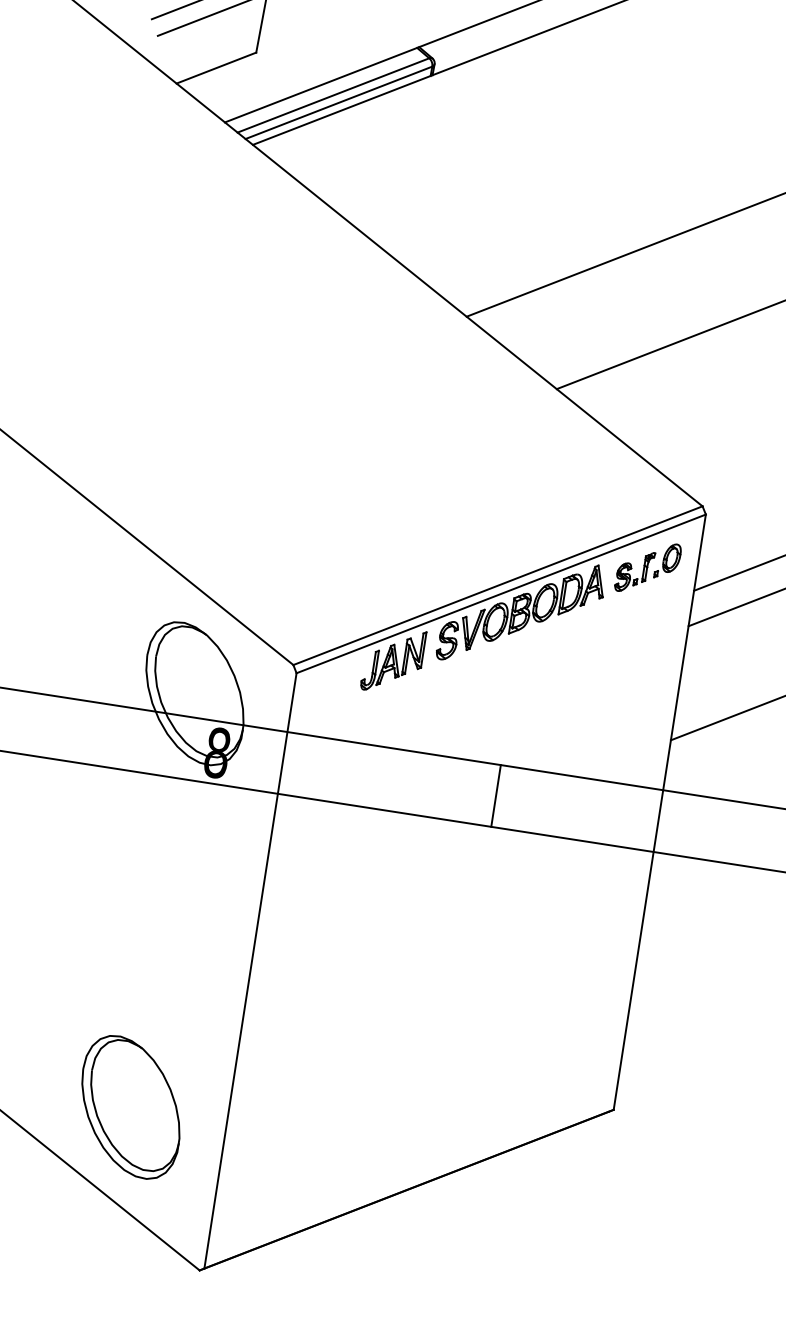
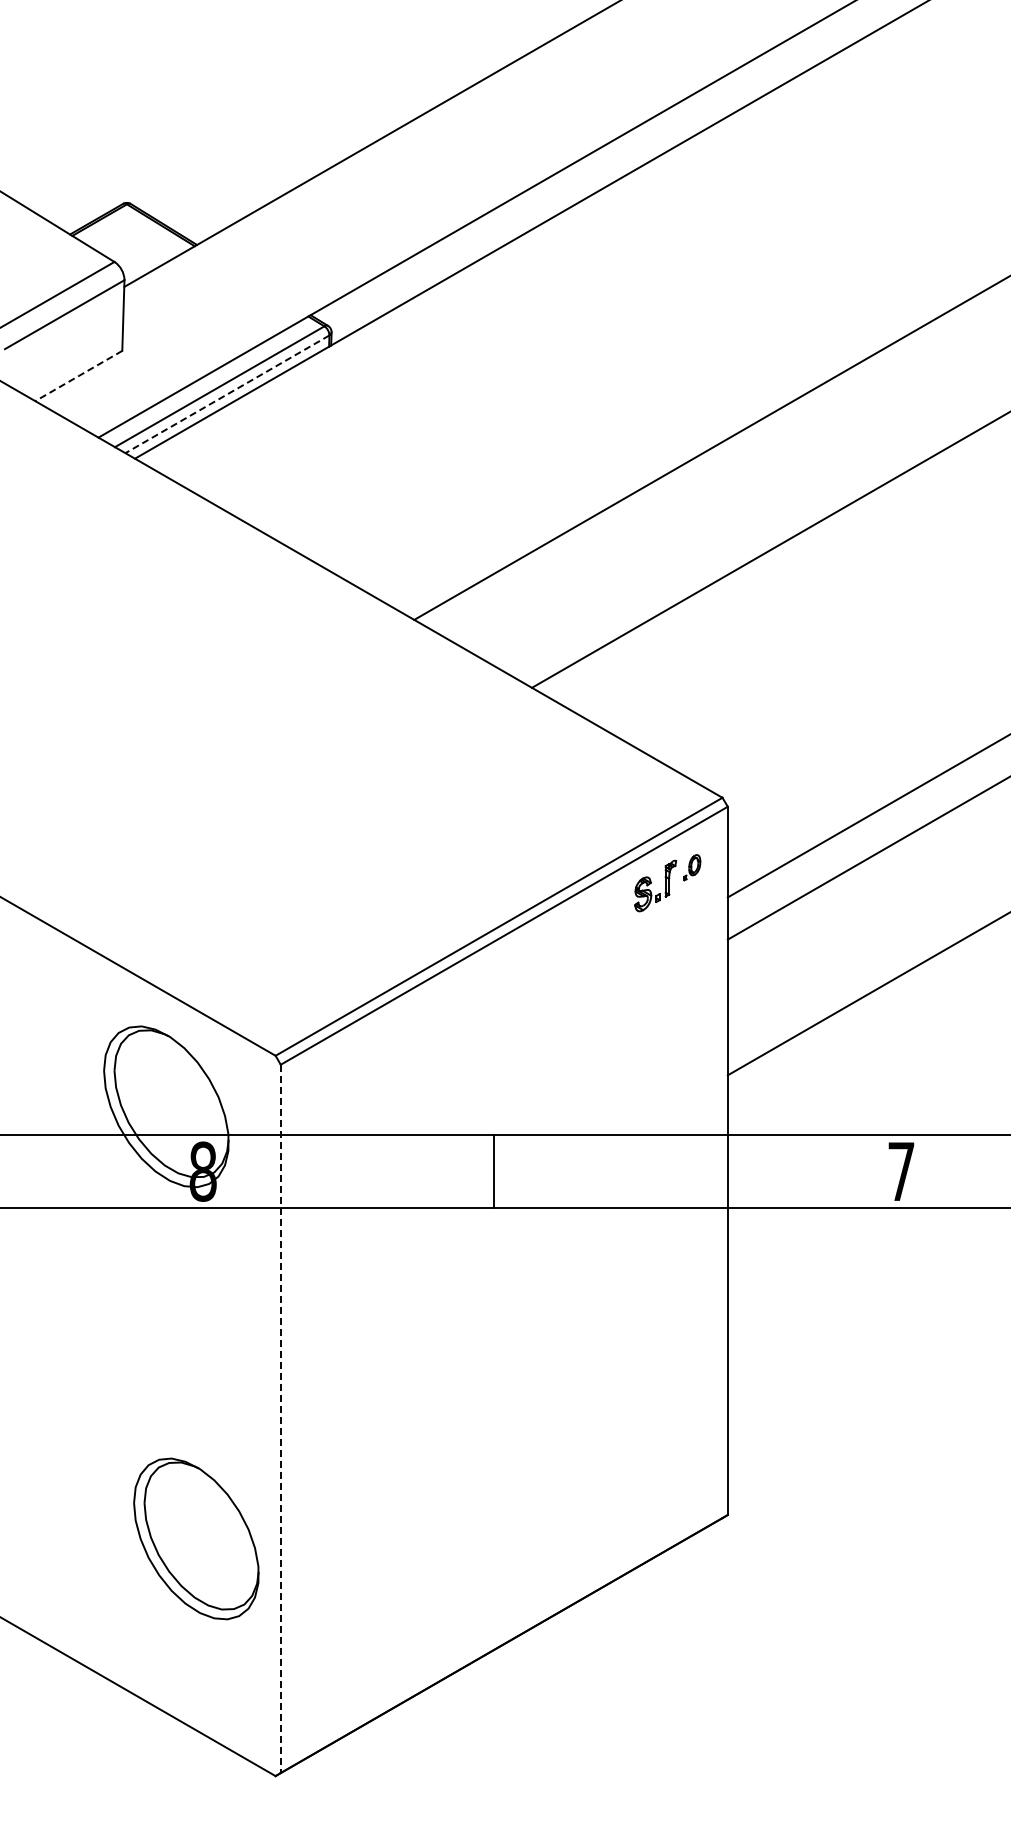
line: (216, 68) -> (78, 376), solid -> dashed
line: (339, 102) -> (227, 394), solid -> dashed
part: (668, 561) -> (692, 867), size x0.6
part: (520, 612) -> (530, 953), removed
part: (392, 660) -> (390, 1032), removed
line: (495, 795) -> (493, 1171), moved
line: (250, 971) -> (280, 1419), solid -> dashed
part: (131, 1106) -> (196, 1538), moved

